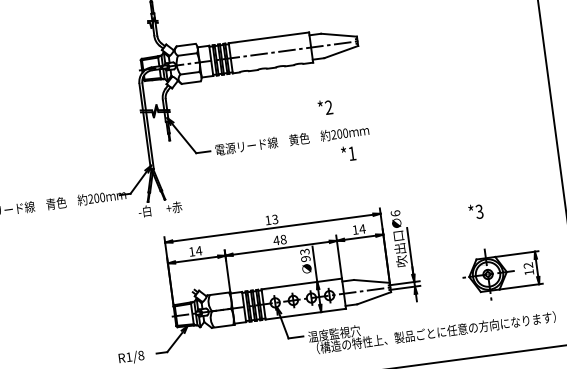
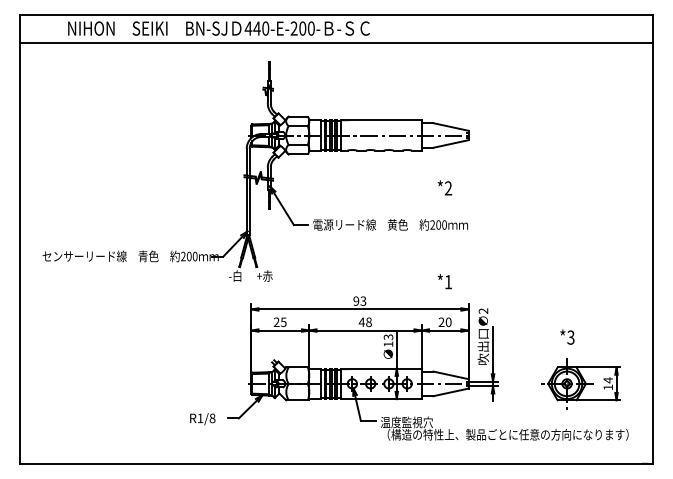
text: (324, 107) -> (444, 187), moved
text: (348, 153) -> (444, 281), moved
text: (475, 211) -> (567, 336), moved
text: (395, 212) -> (483, 310), 6 -> 2
text: (268, 219) -> (356, 300), 13 -> 93
text: (358, 229) -> (444, 322), 14 -> 20
text: (194, 251) -> (279, 322), 14 -> 25
text: (305, 259) -> (388, 344), 93 -> 13
text: (527, 265) -> (607, 380), 12 -> 14

